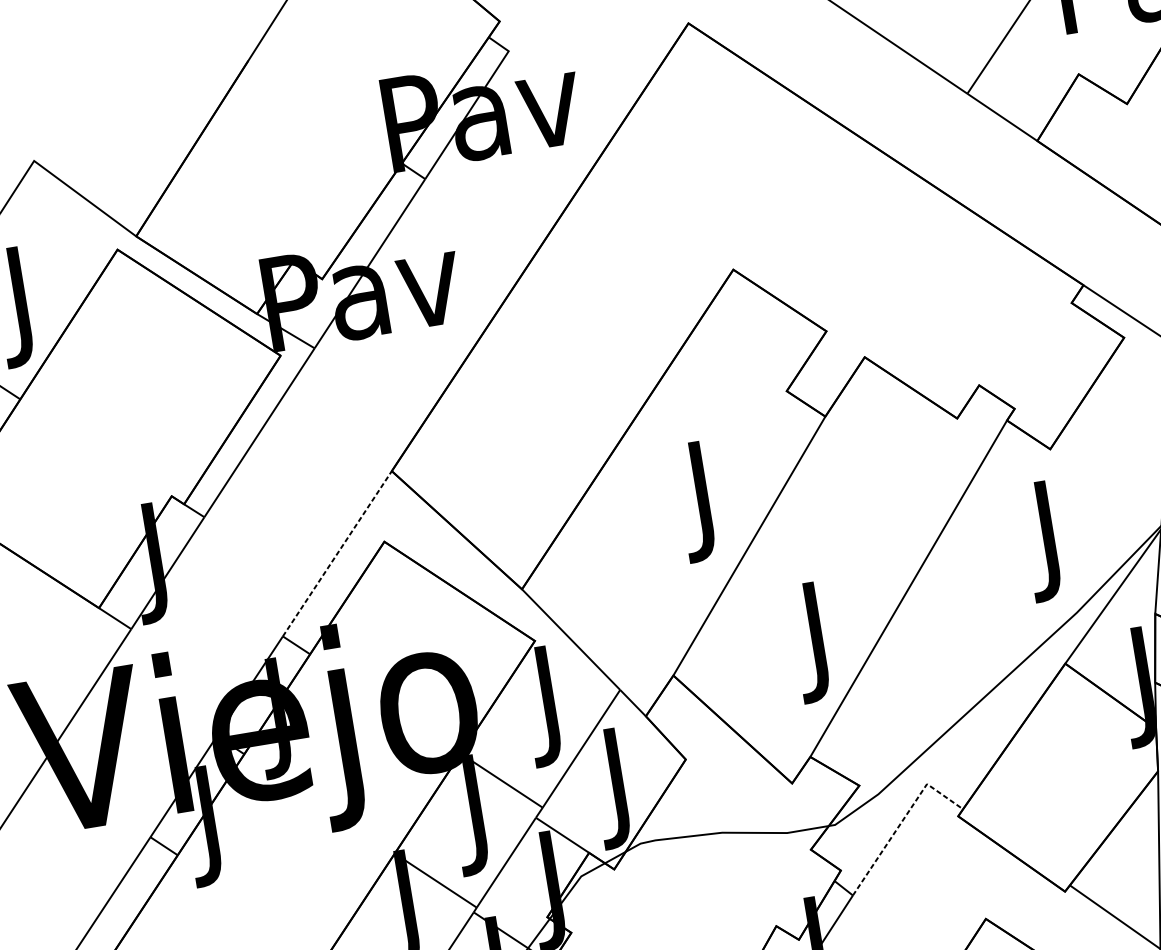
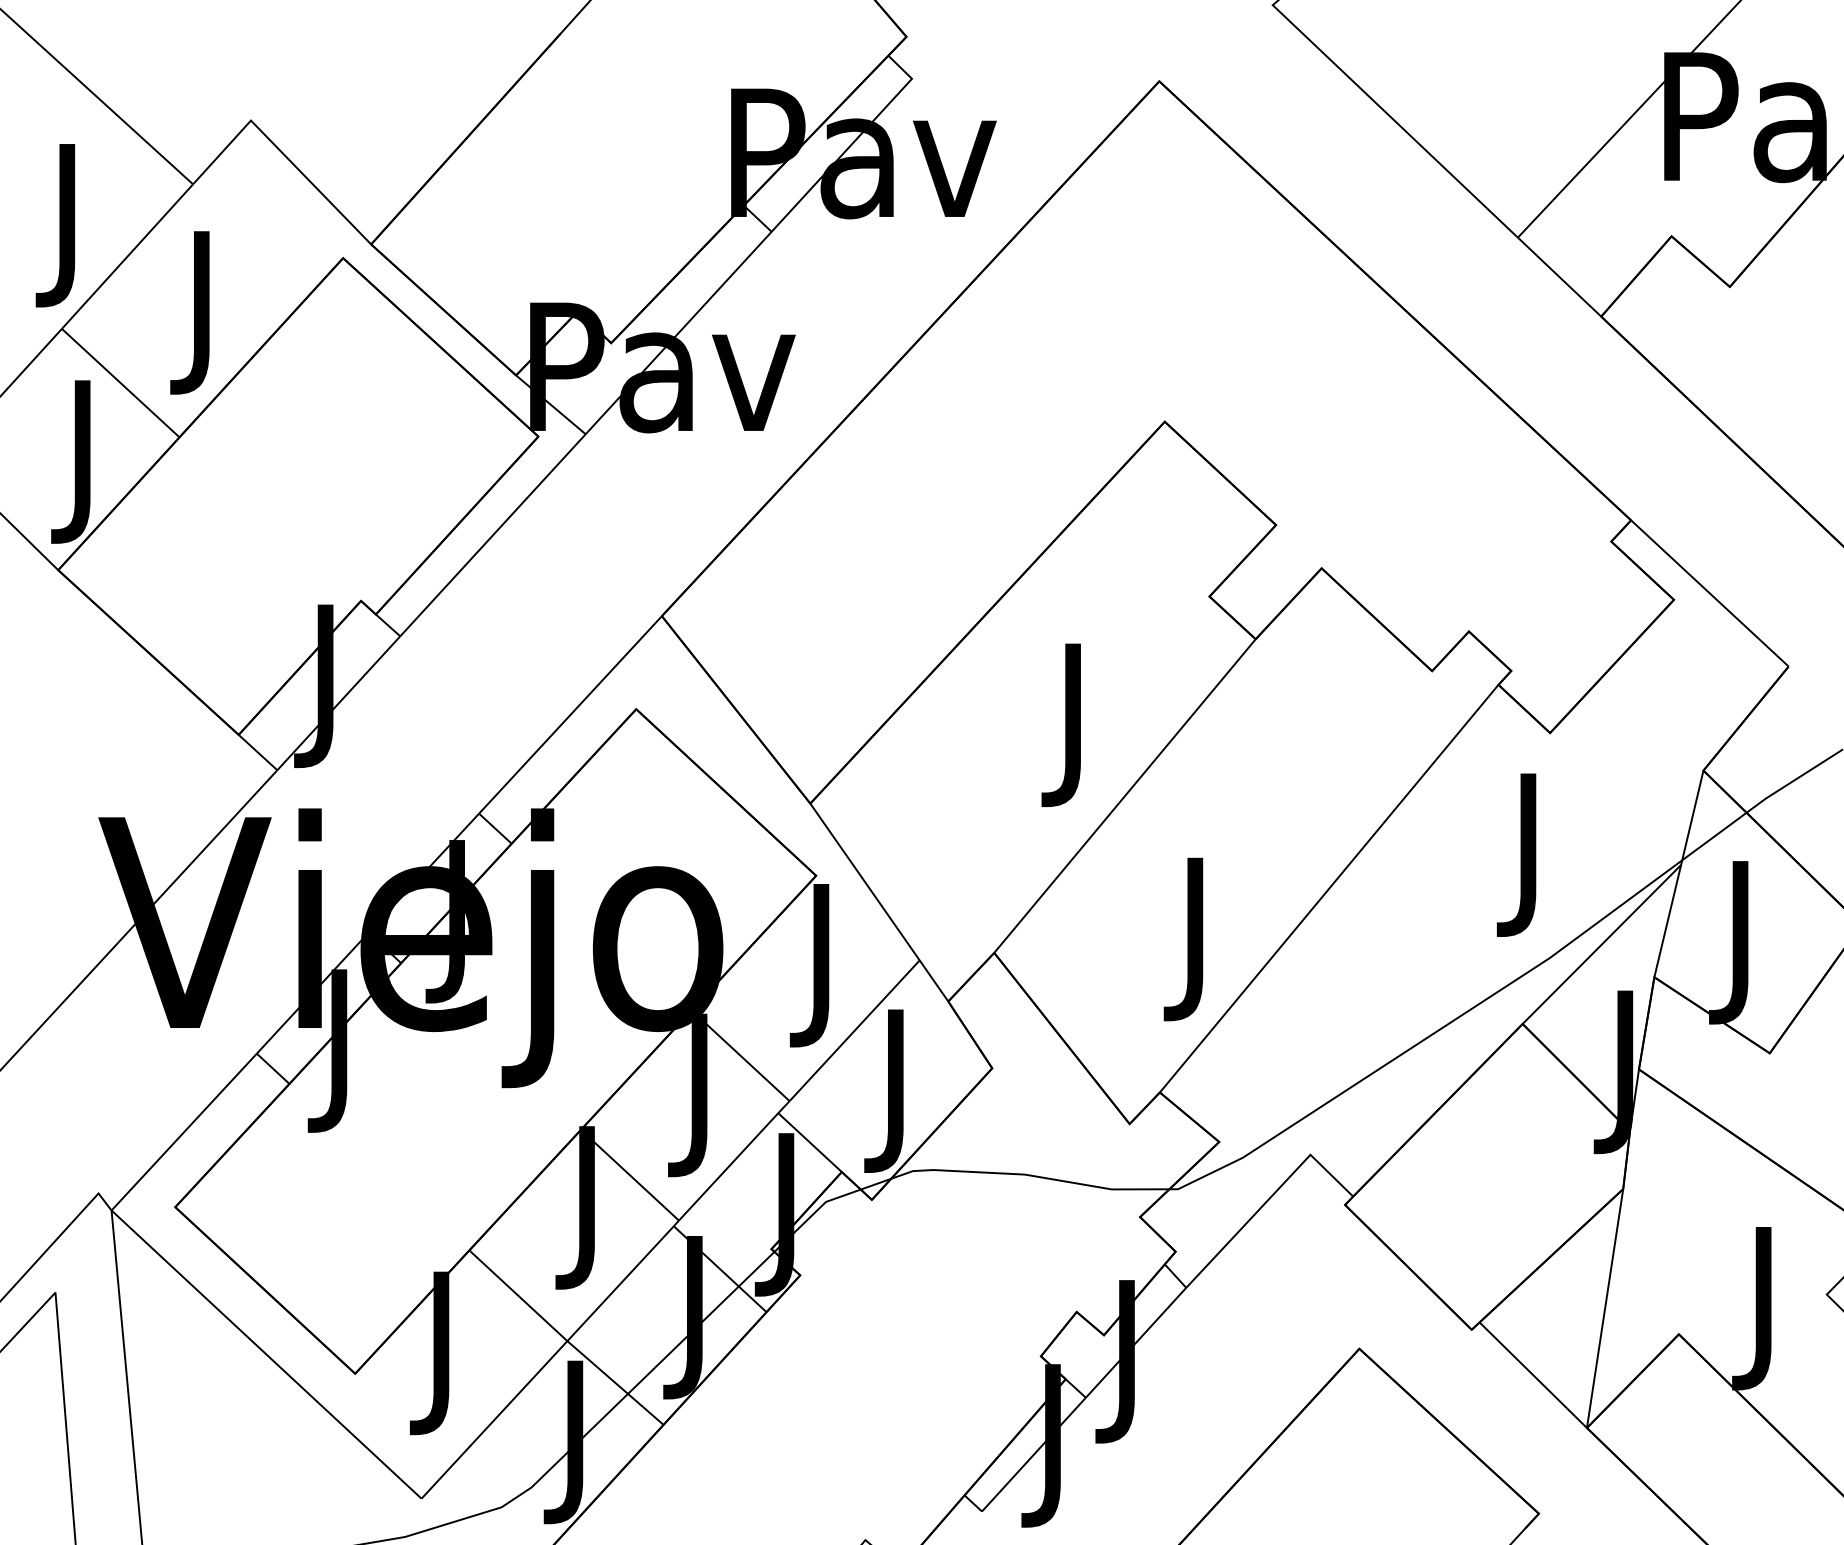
line: (337, 553) -> (570, 714), dashed -> solid
line: (902, 820) -> (1269, 1198), dashed -> solid

